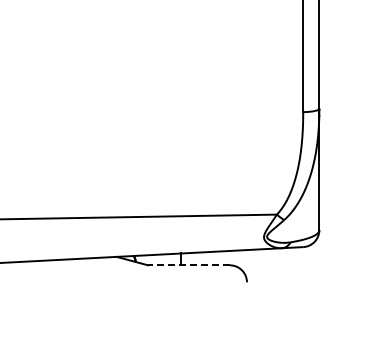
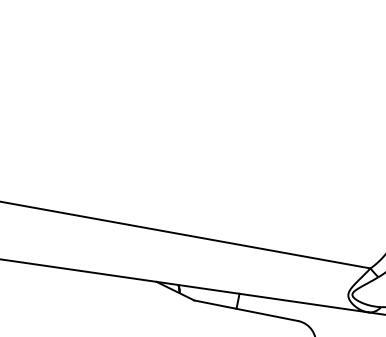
line: (189, 265) -> (246, 311), dashed -> solid

